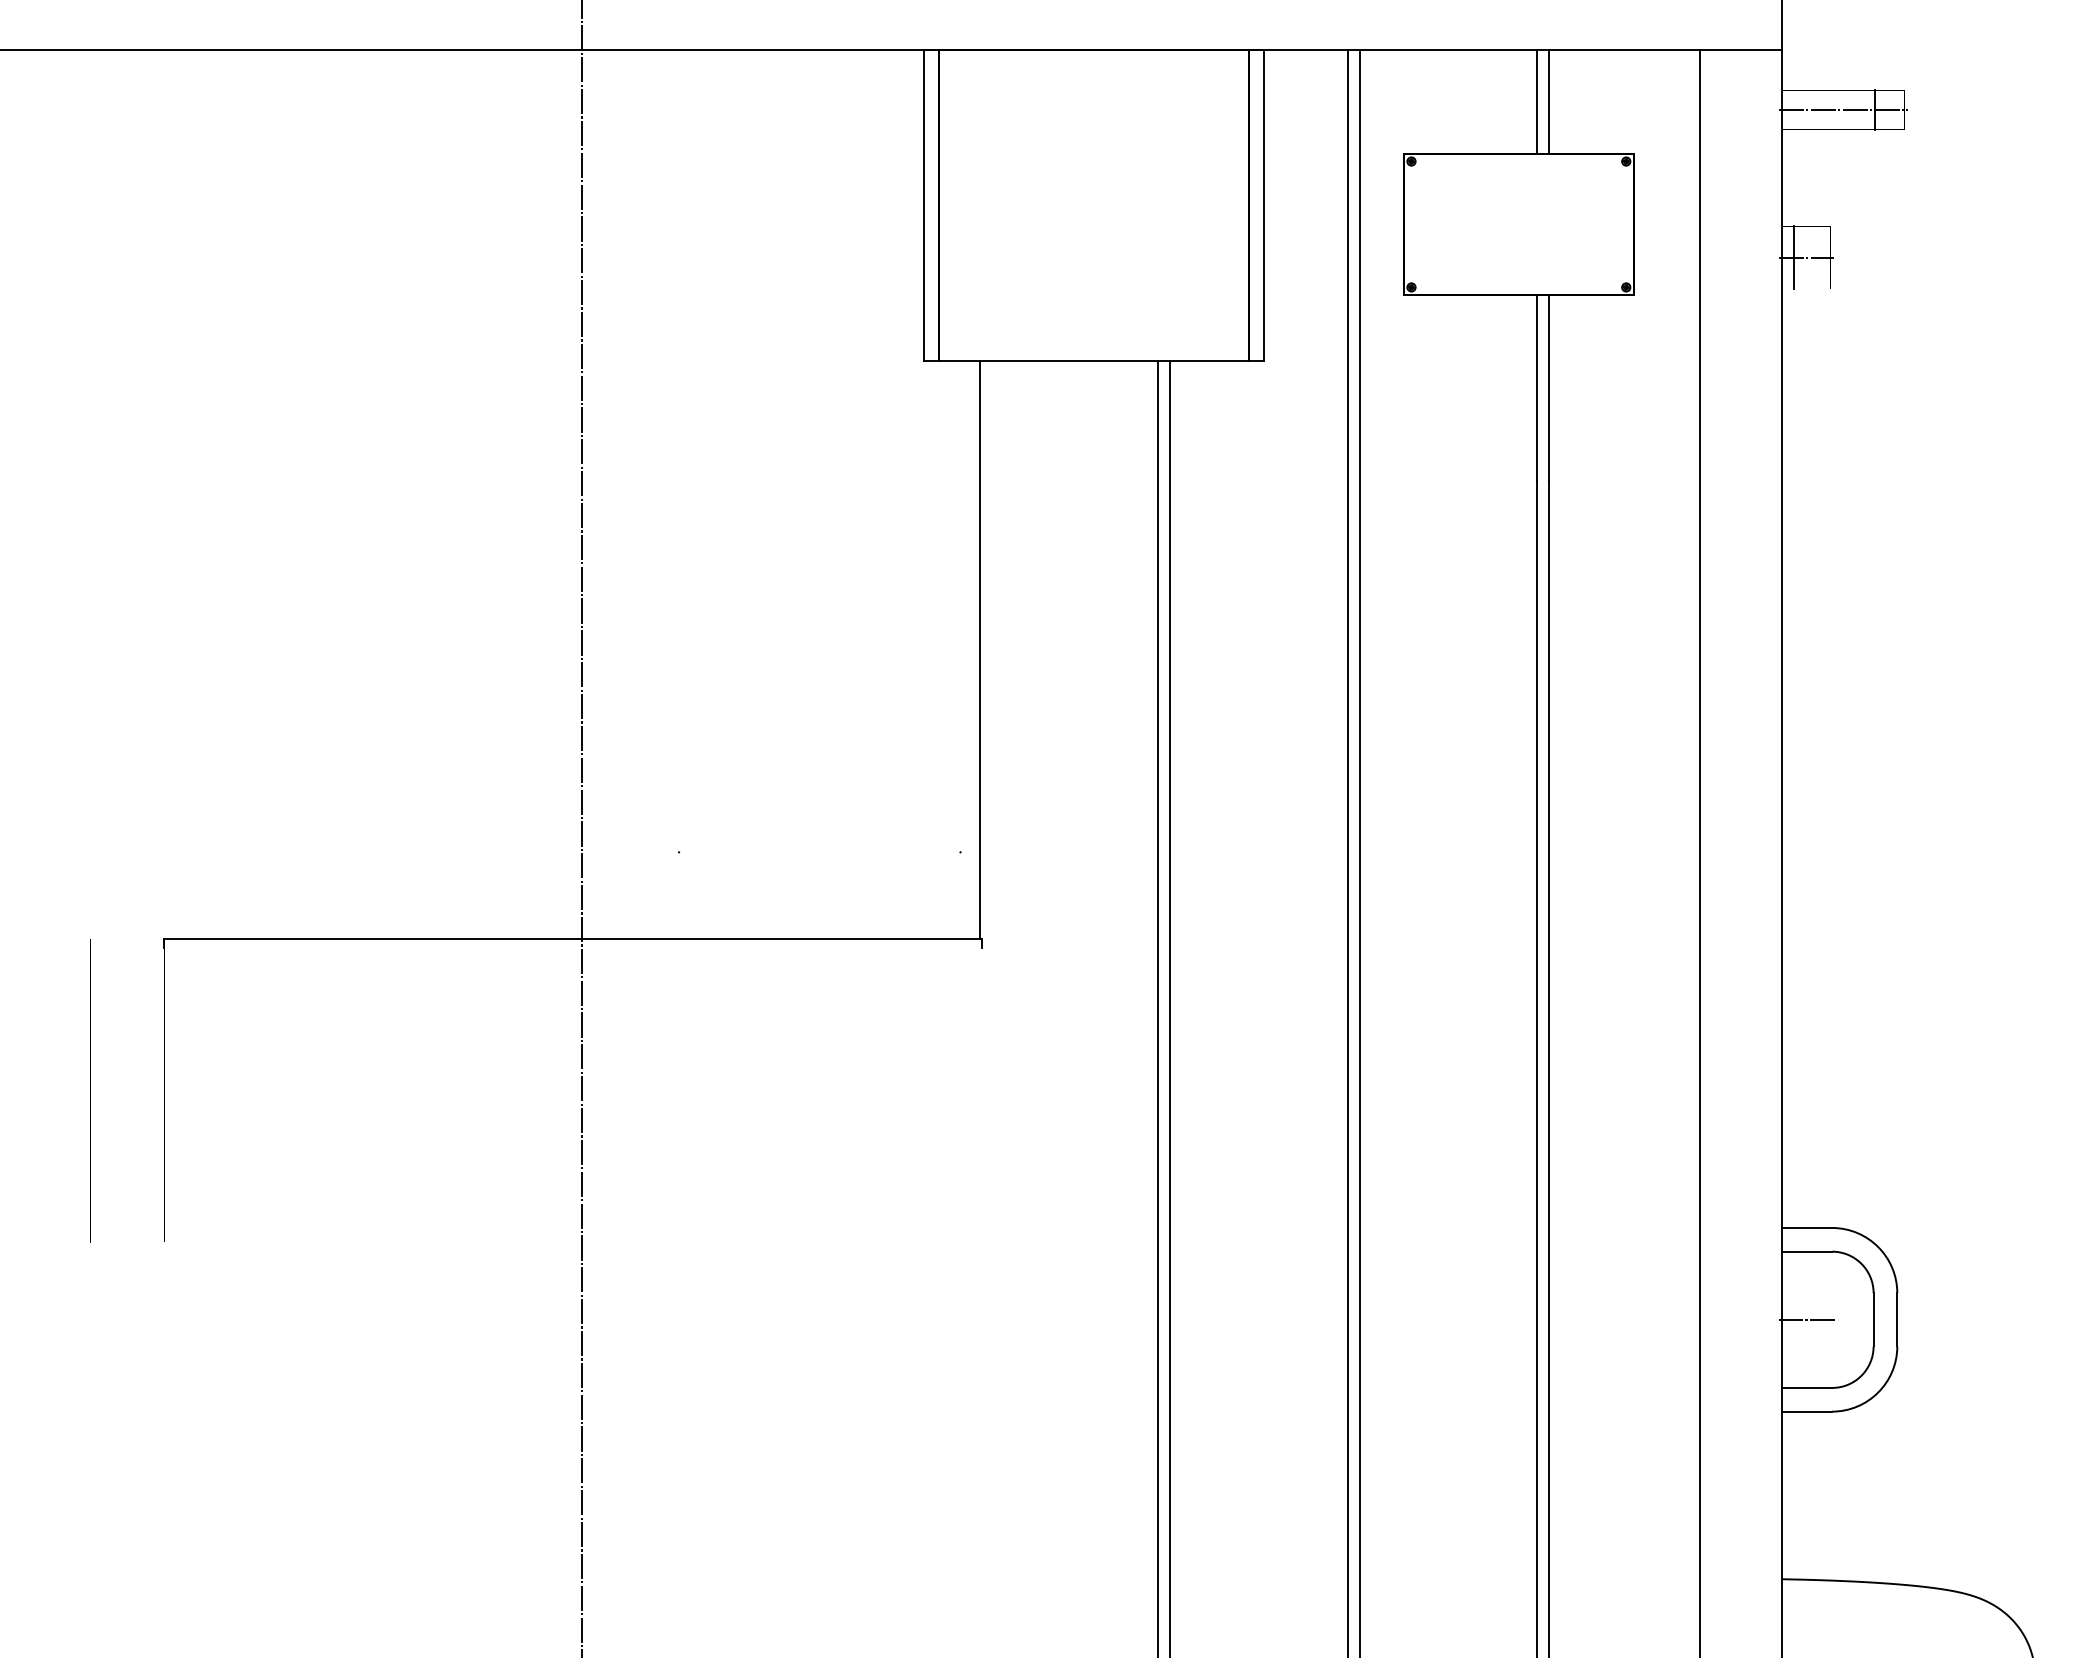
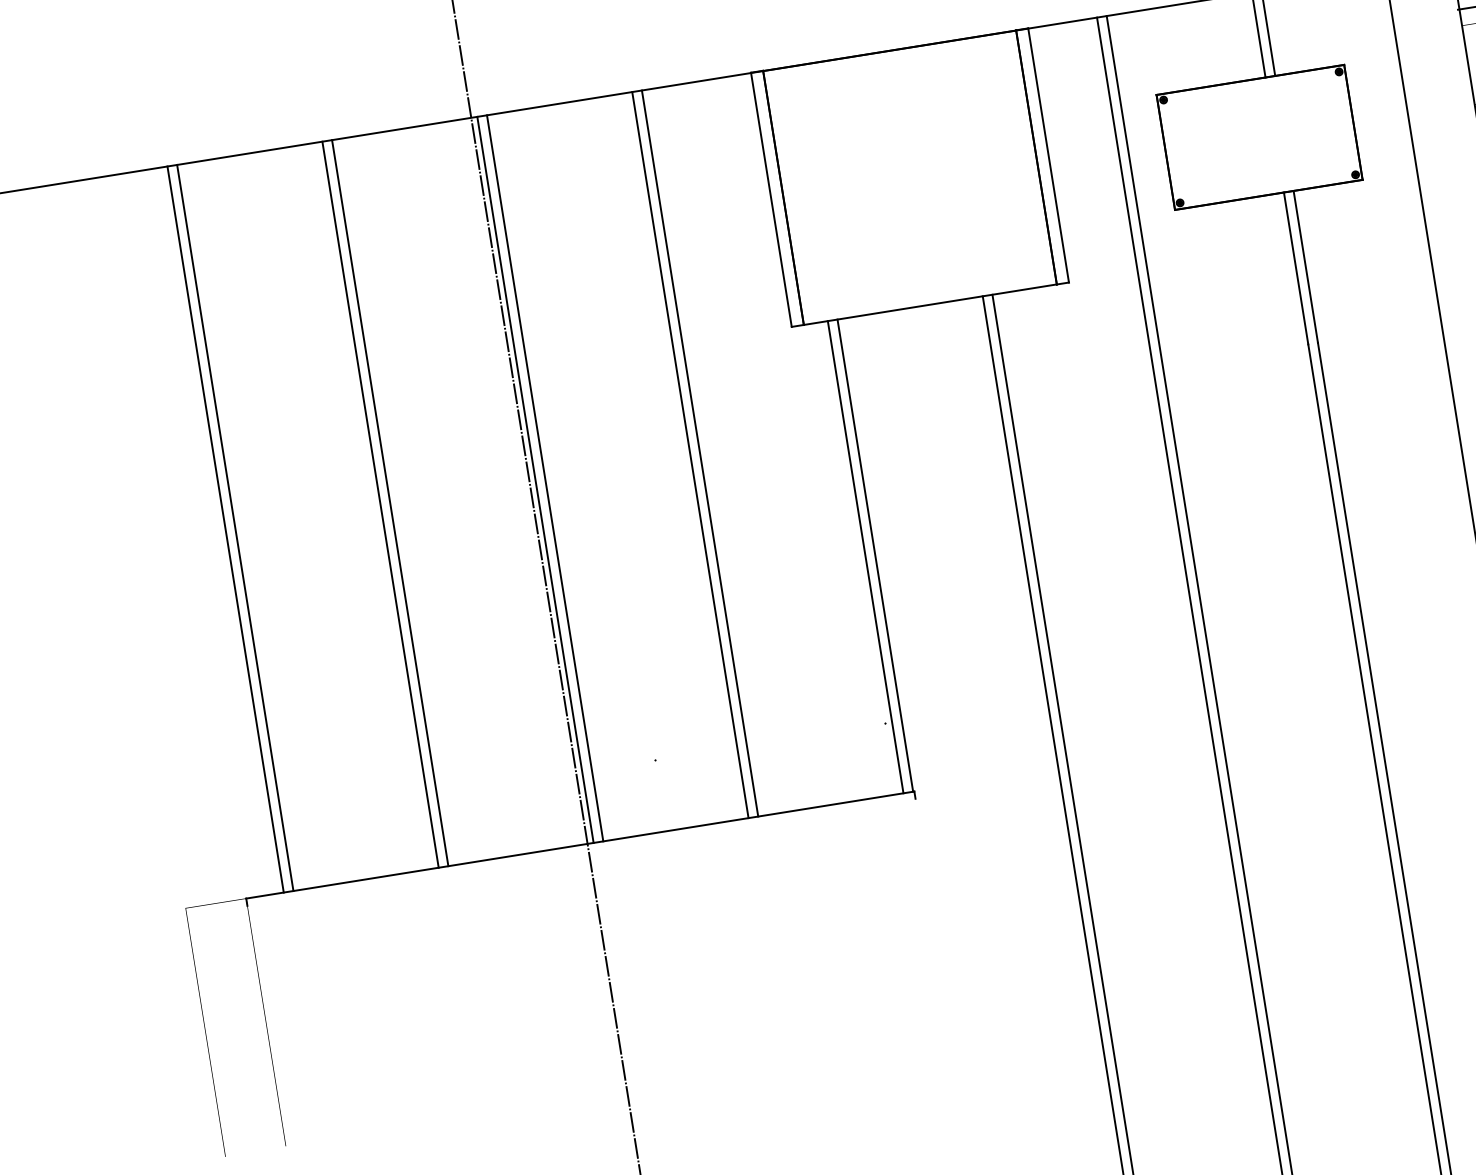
line: (210, 494) -> (225, 529), added
line: (222, 494) -> (235, 527), added
line: (399, 494) -> (380, 504), added
line: (411, 494) -> (390, 503), added
line: (589, 494) -> (535, 479), added
line: (601, 494) -> (545, 478), added
line: (779, 494) -> (690, 454), added
line: (790, 494) -> (699, 453), added
line: (968, 649) -> (865, 556), added

